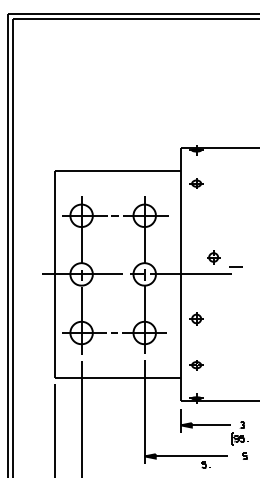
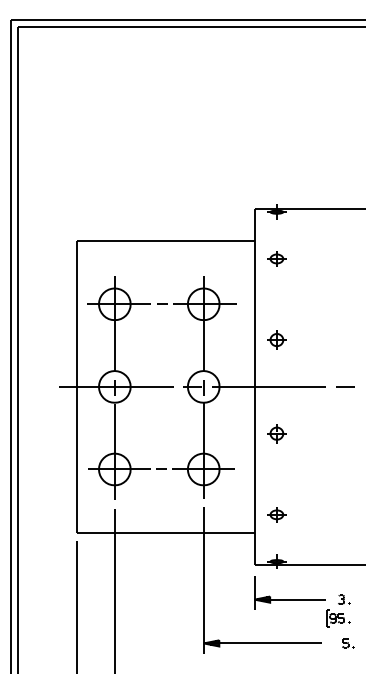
part: (213, 257) -> (276, 339), moved
line: (236, 267) -> (345, 386), moved
part: (196, 318) -> (276, 433), moved
part: (206, 464) -> (290, 655), removed

